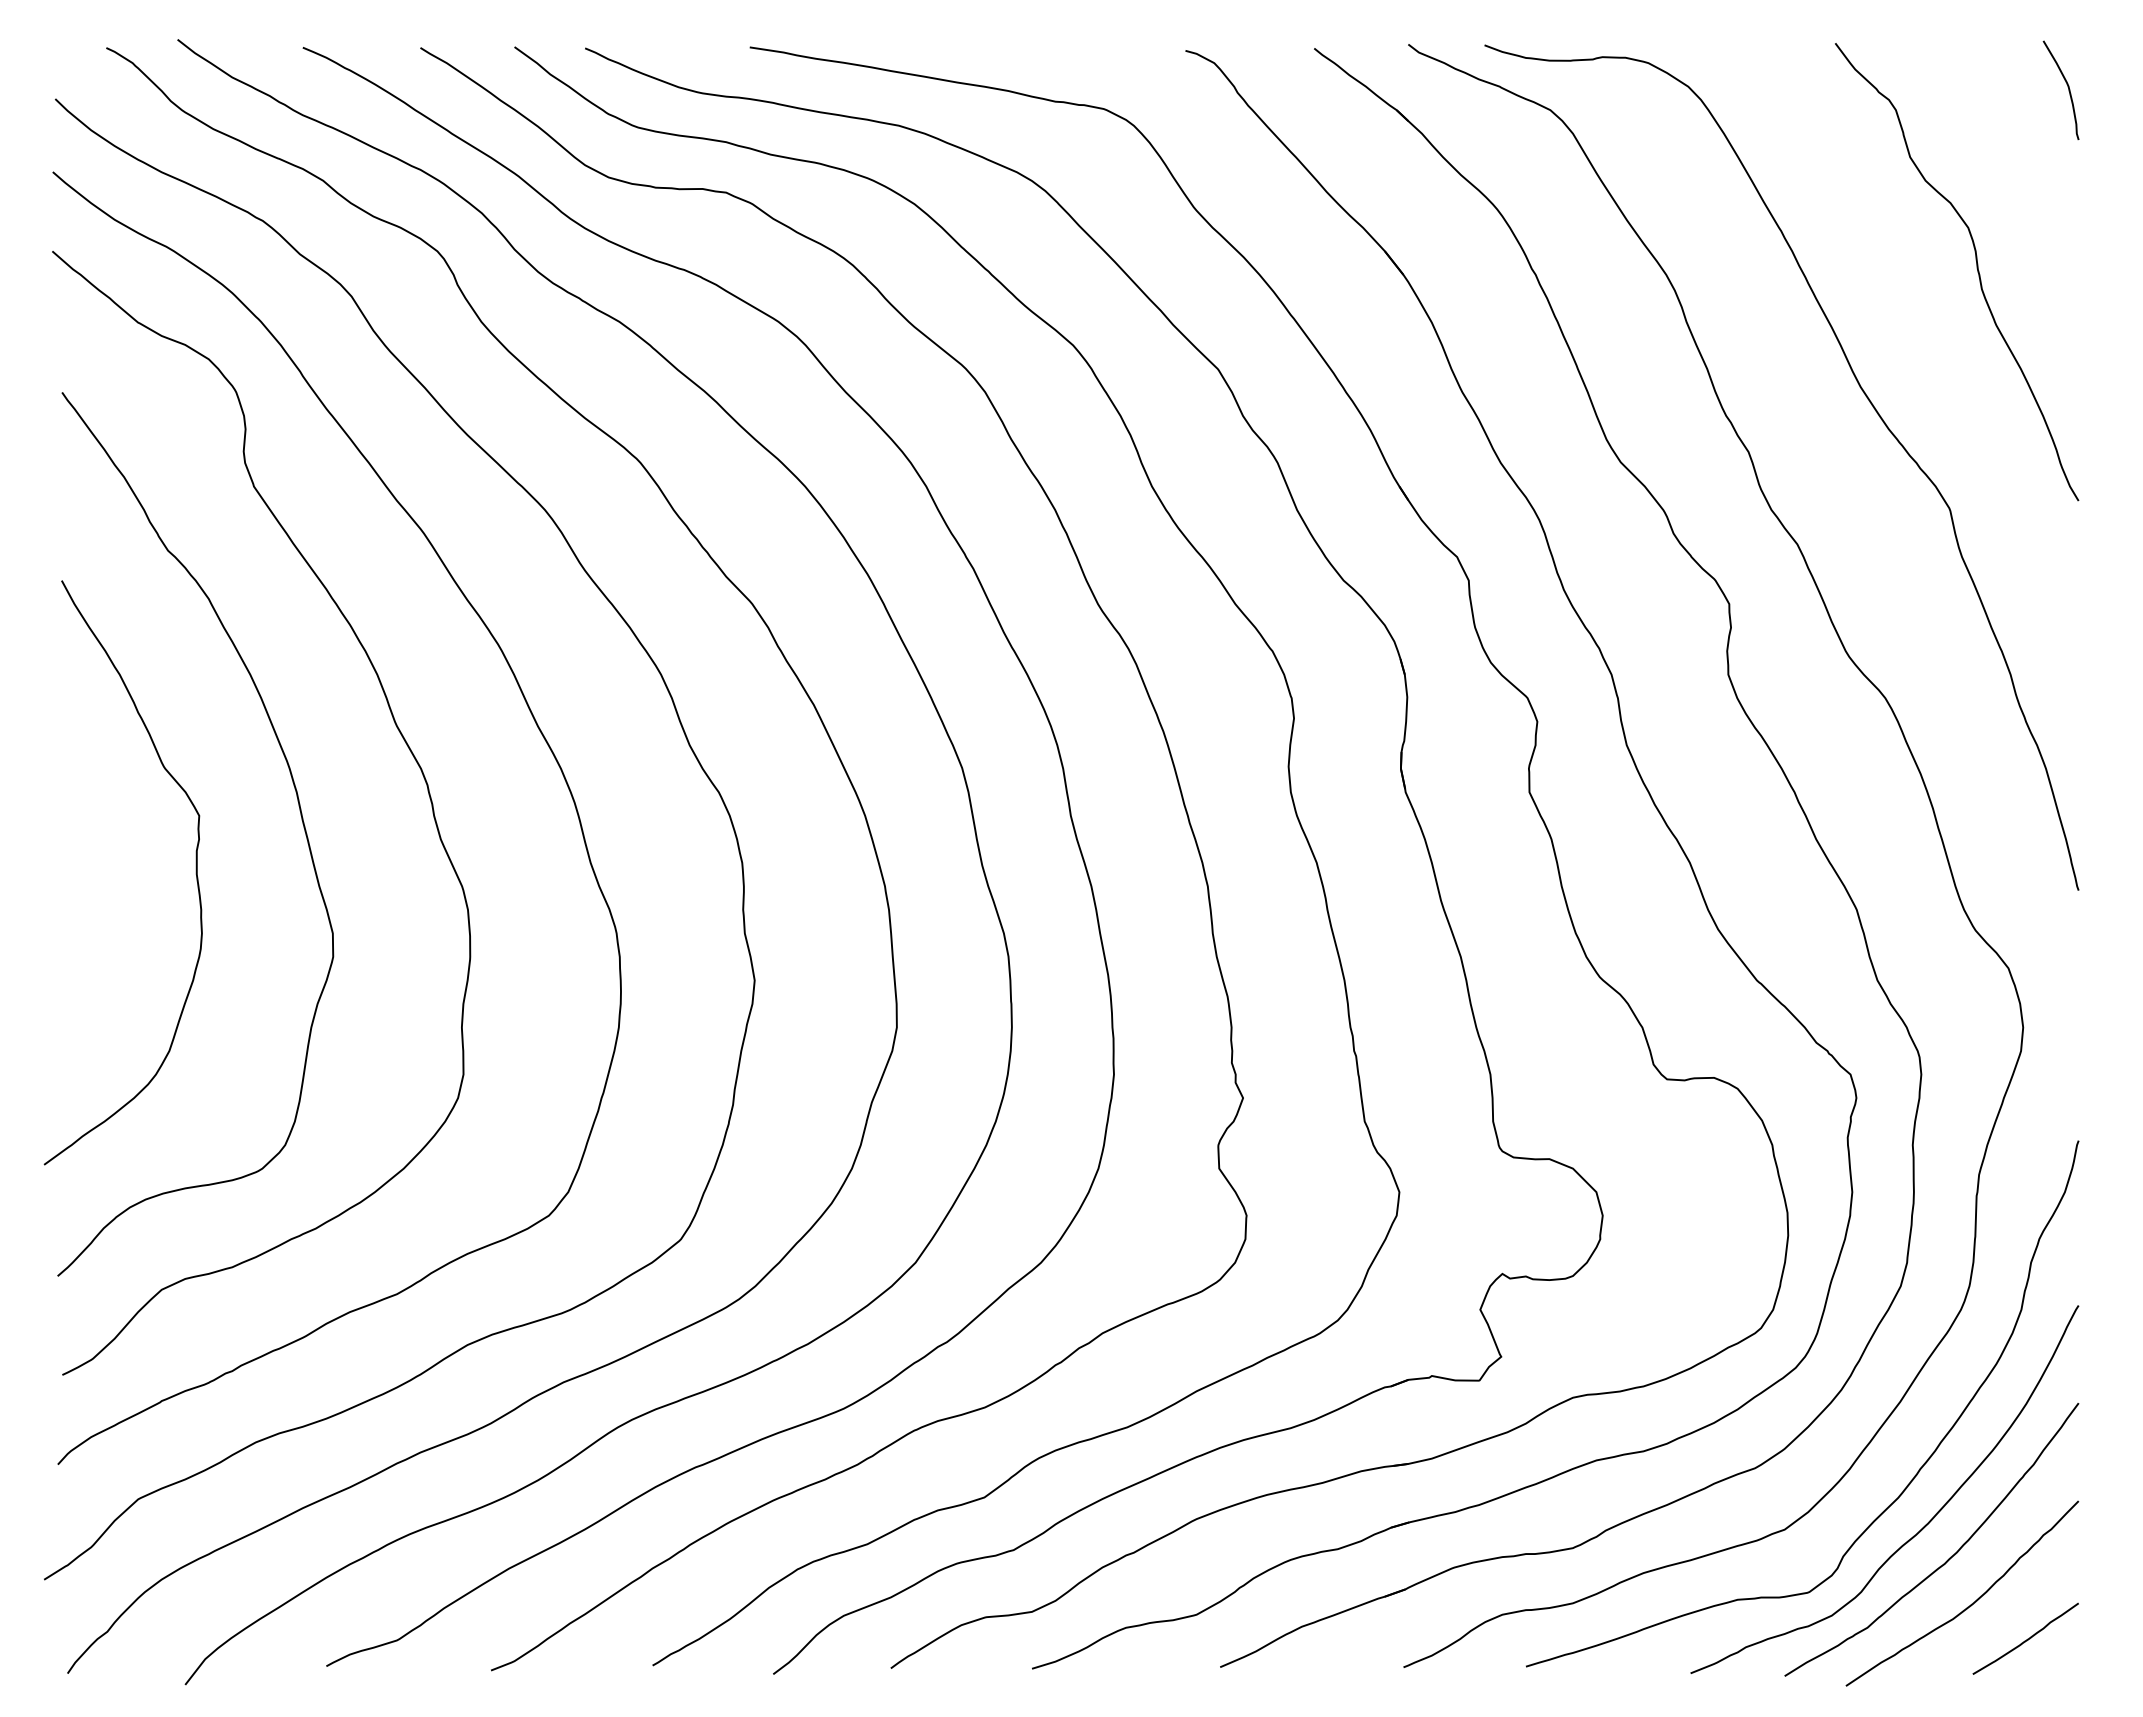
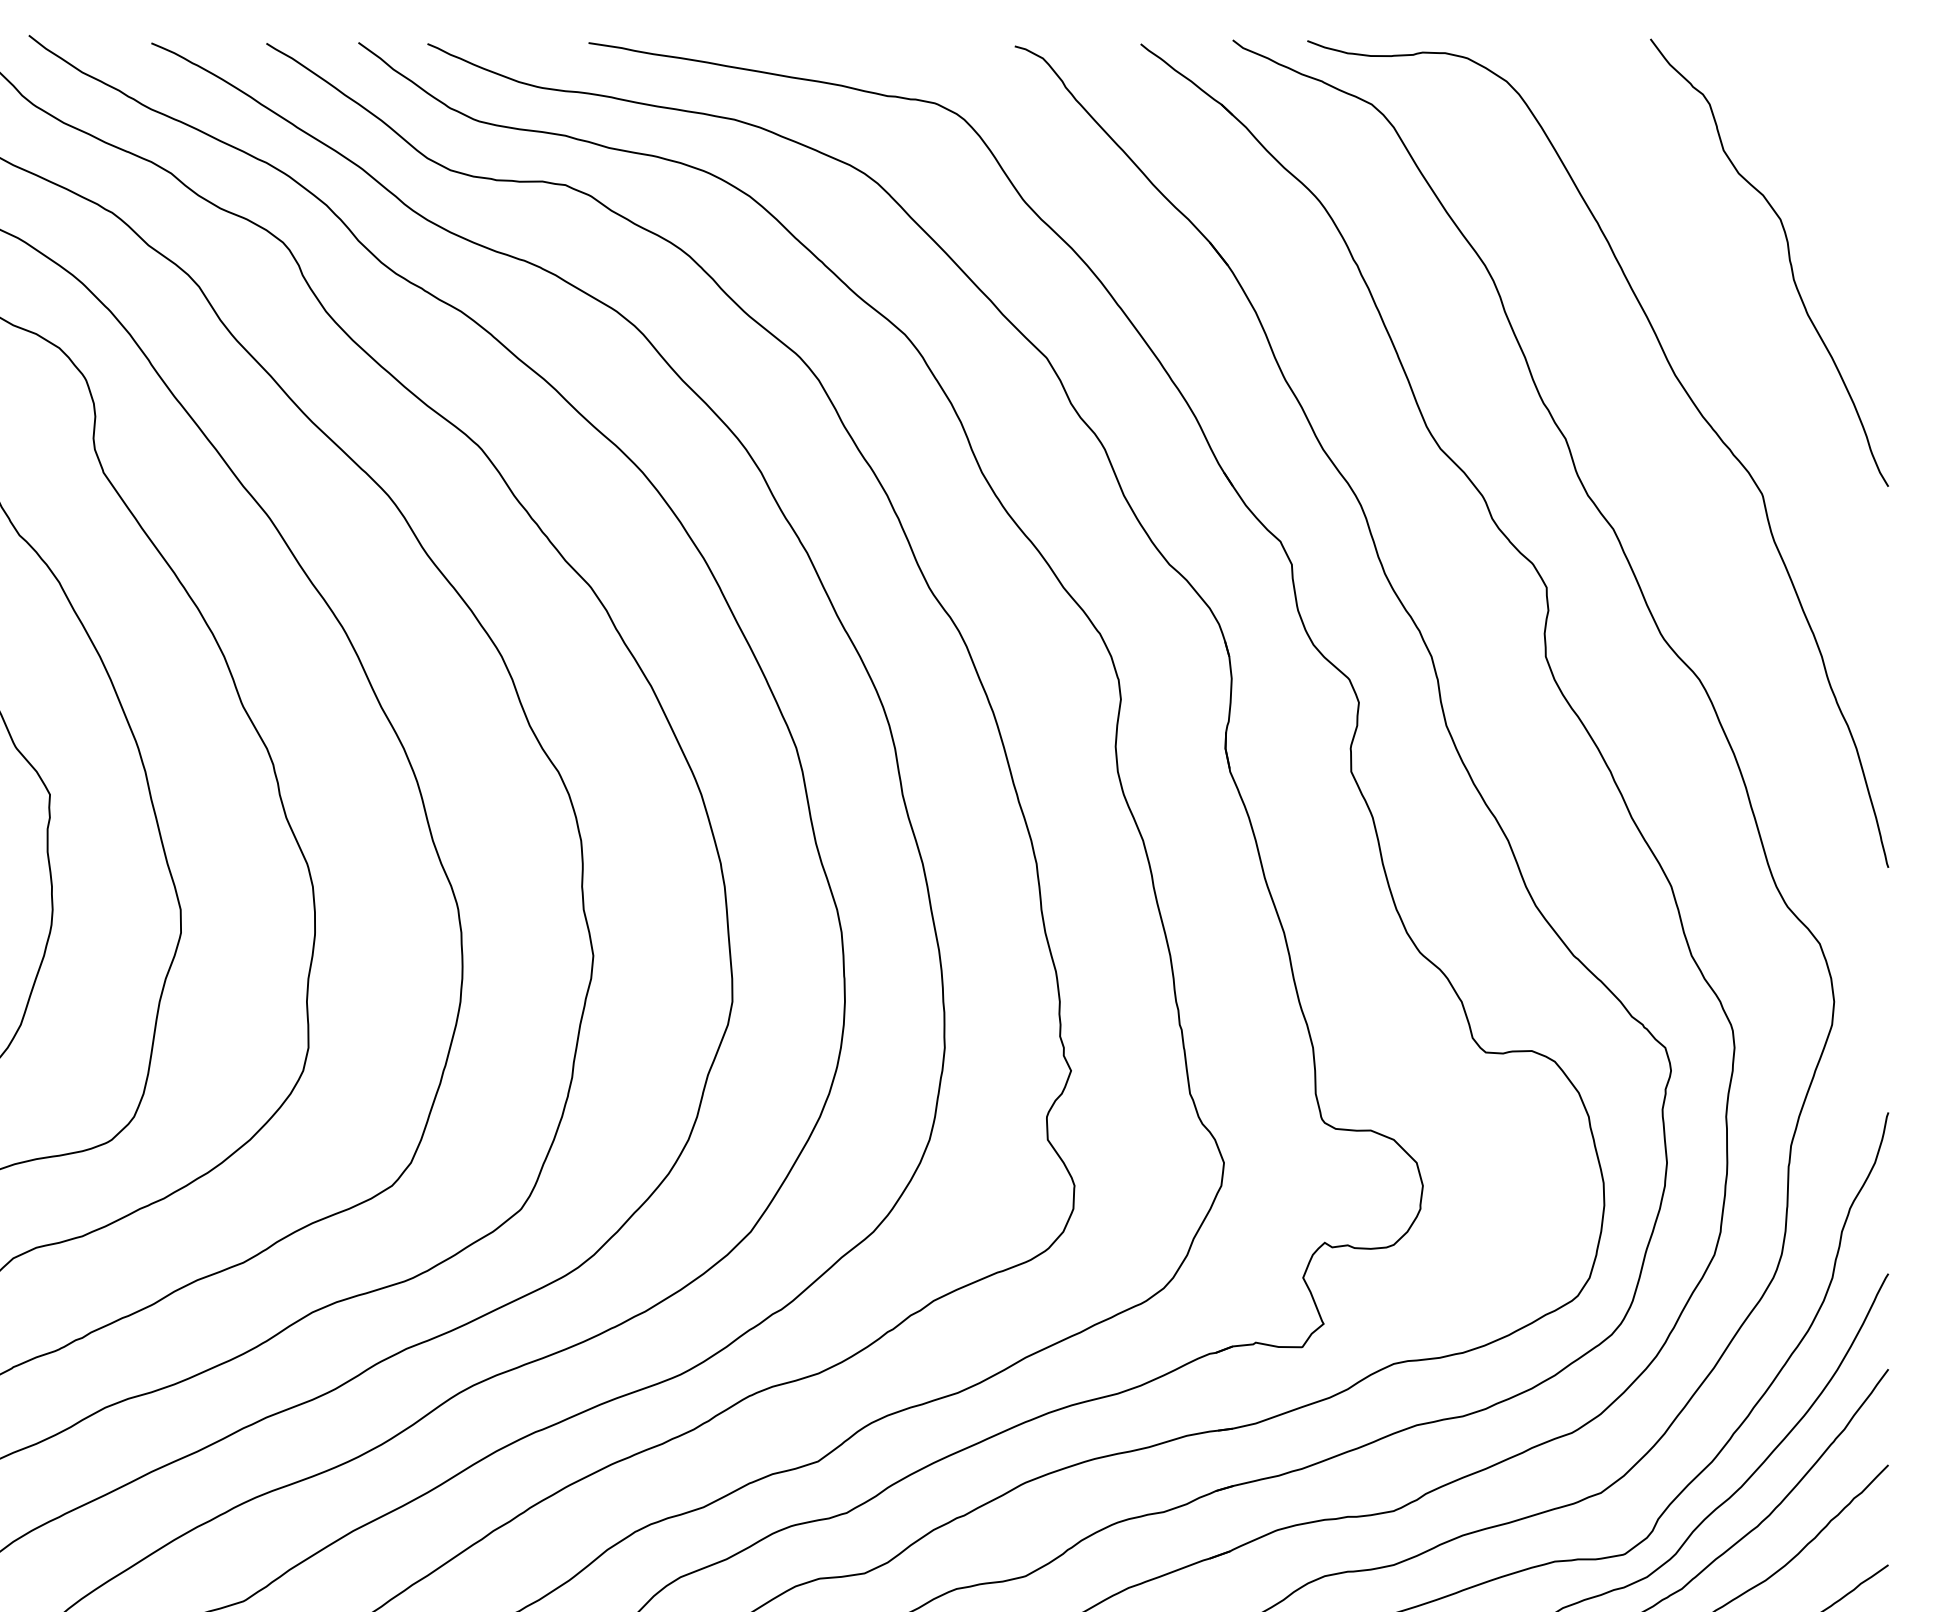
curve: (2067, 87) -> (1877, 82), removed

